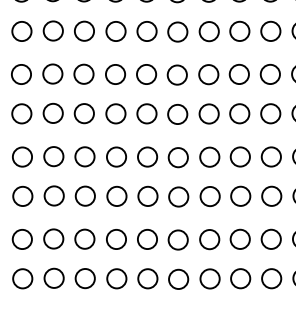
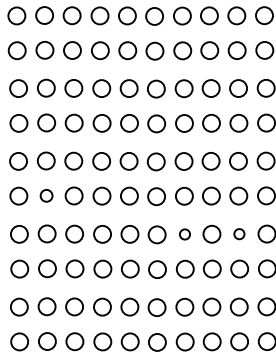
part: (53, 113) -> (46, 195), size x0.7
part: (271, 156) -> (239, 233), size x0.6
part: (209, 157) -> (184, 234), size x0.6

